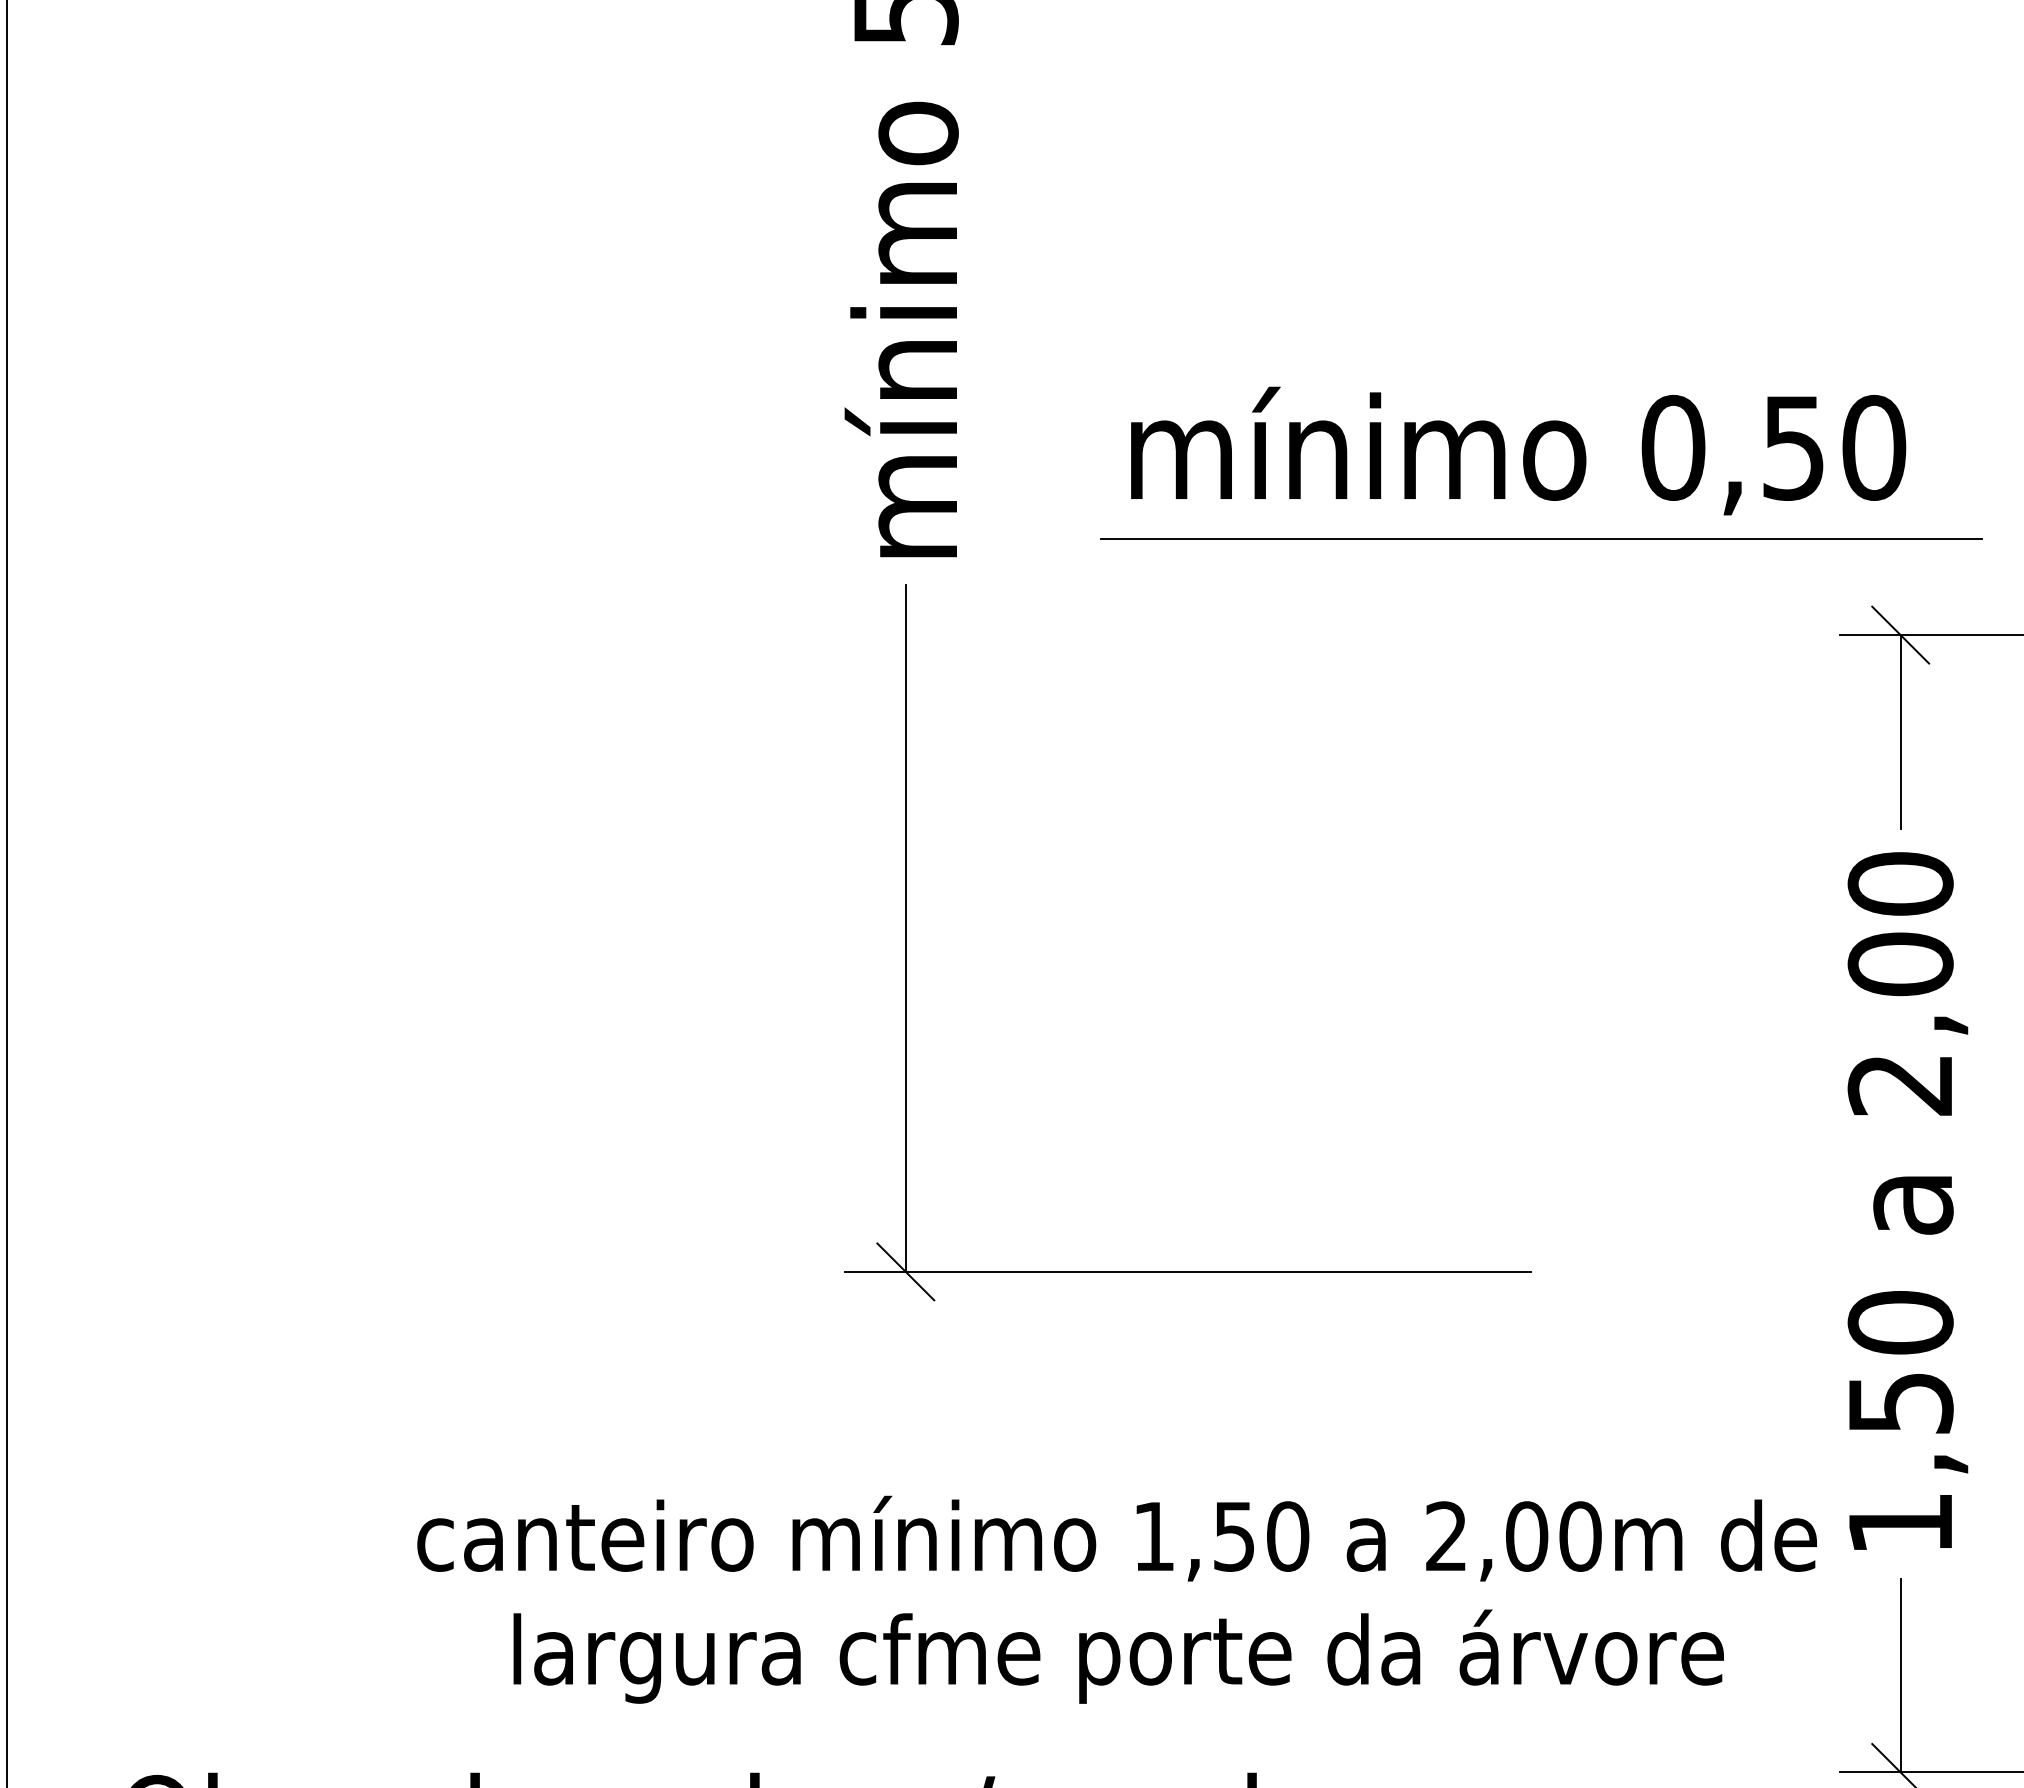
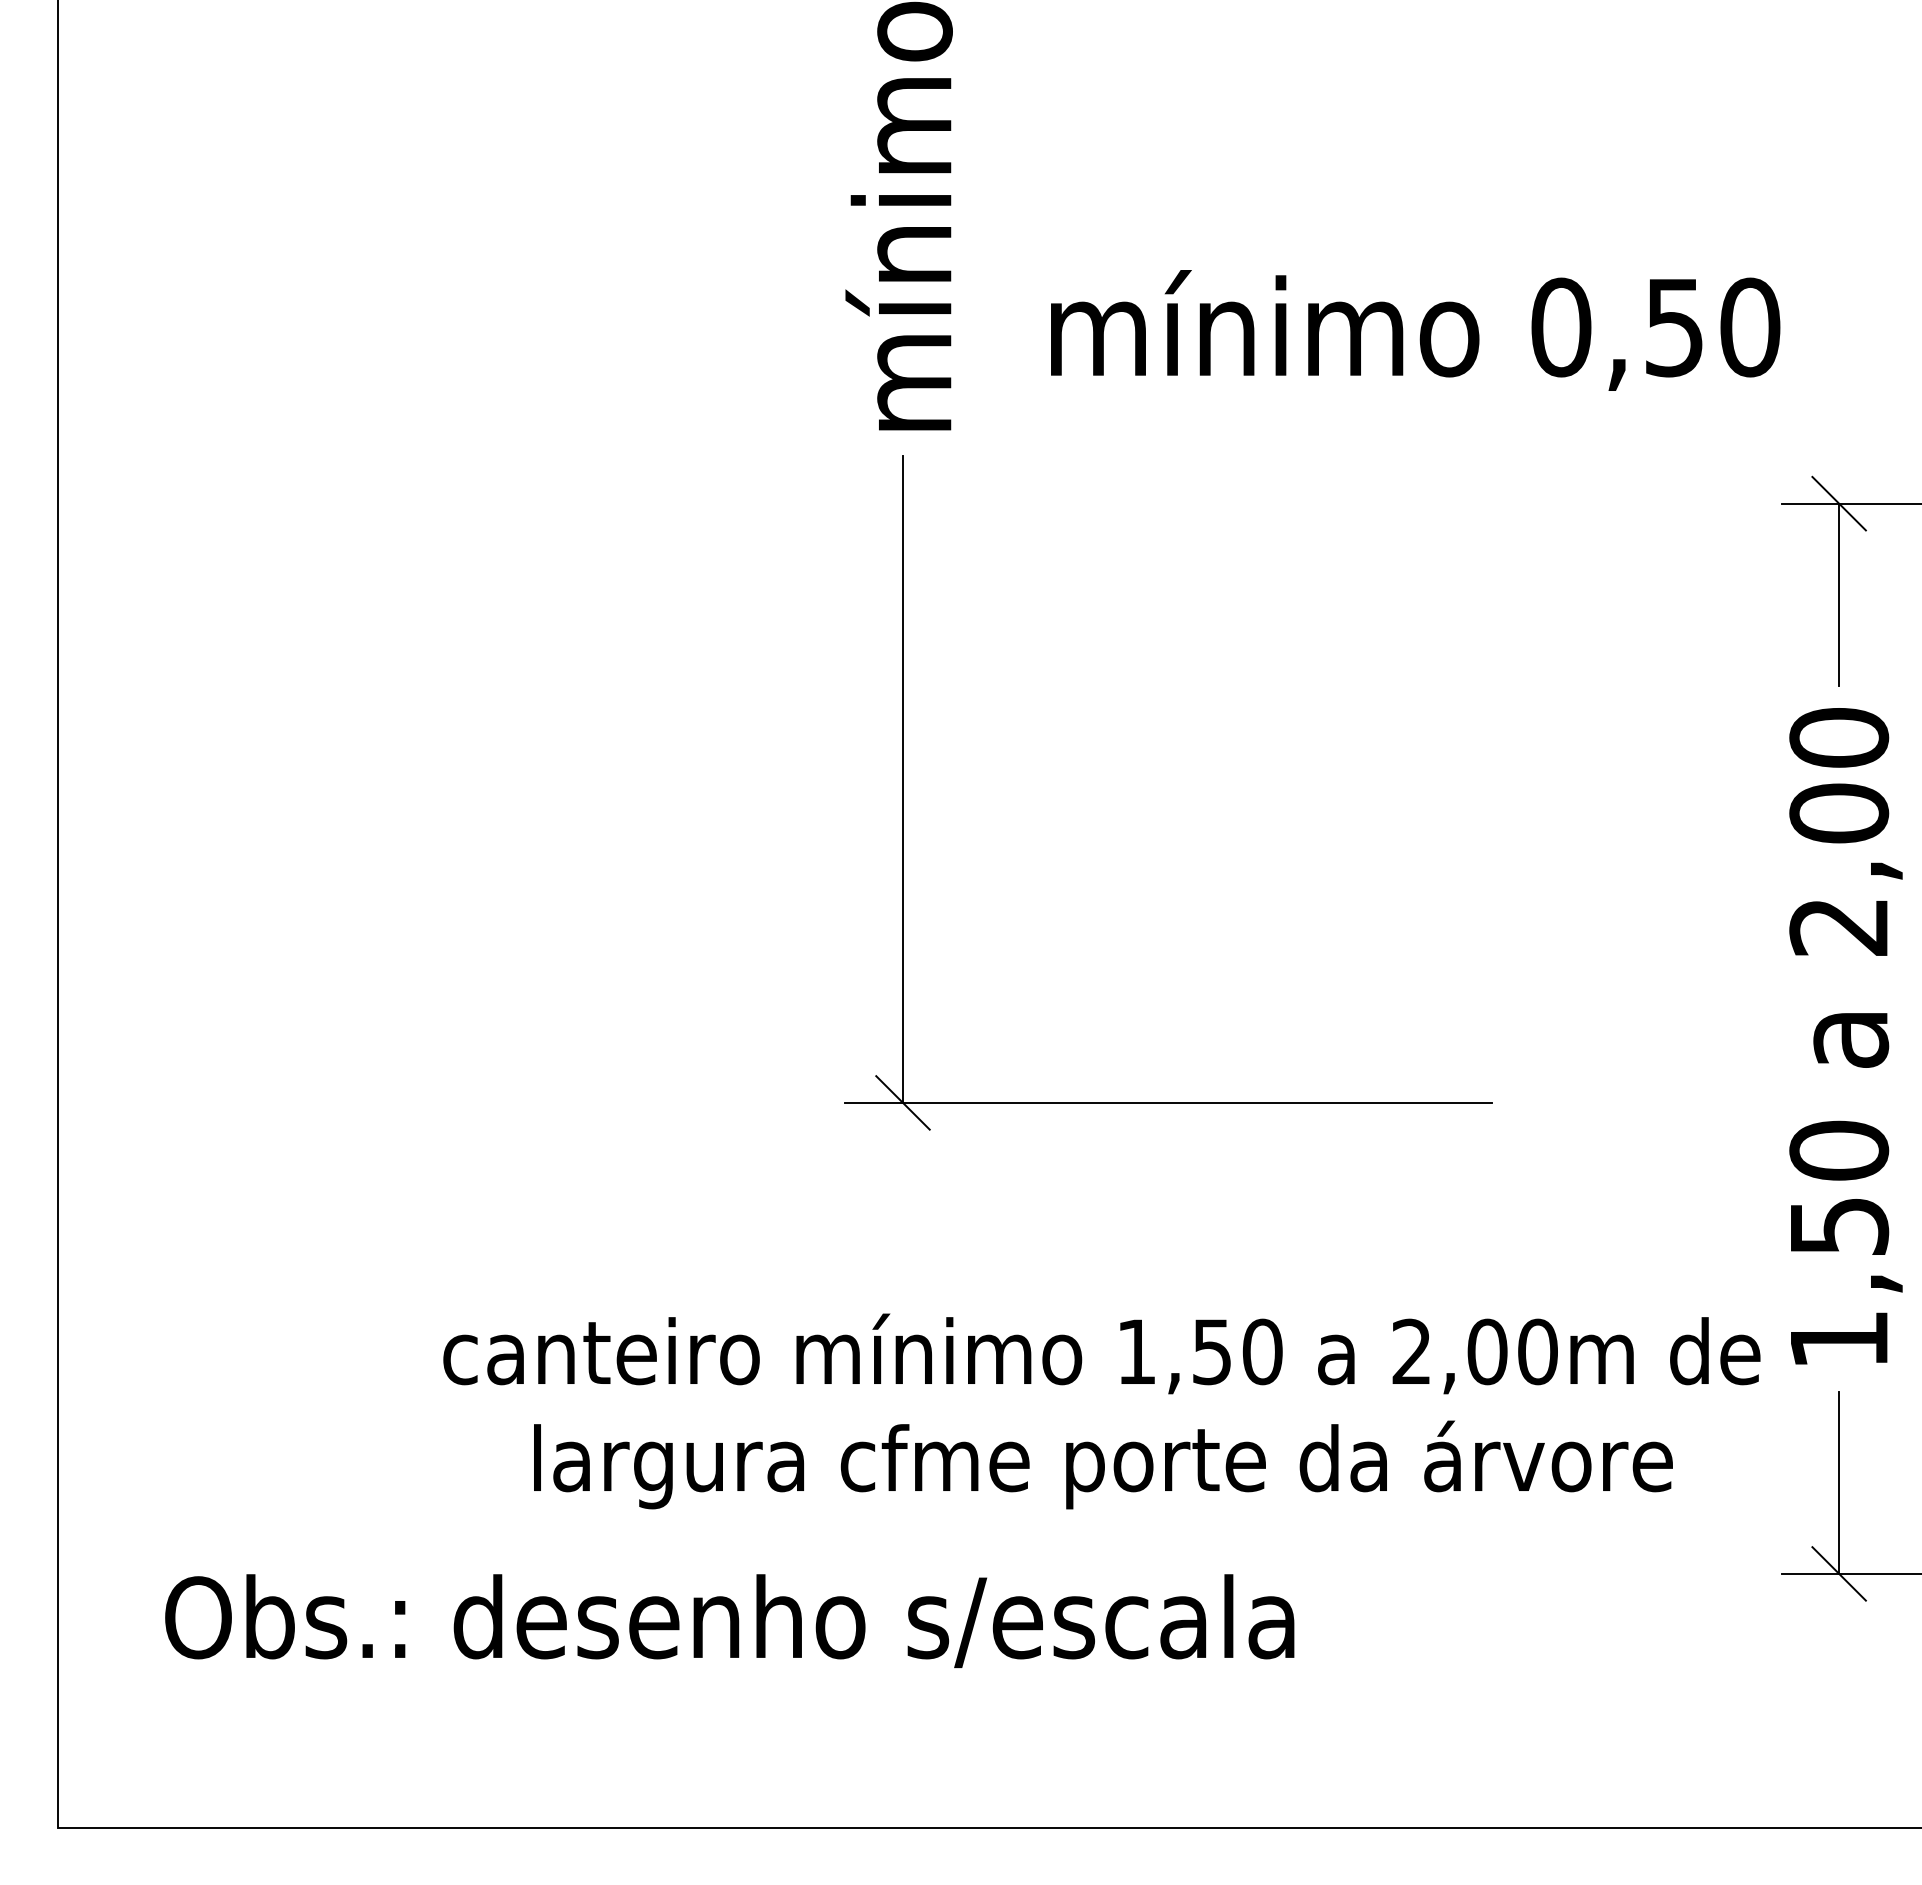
text: (1518, 451) -> (1415, 330), moved
line: (1540, 538) -> (1500, 412), removed

